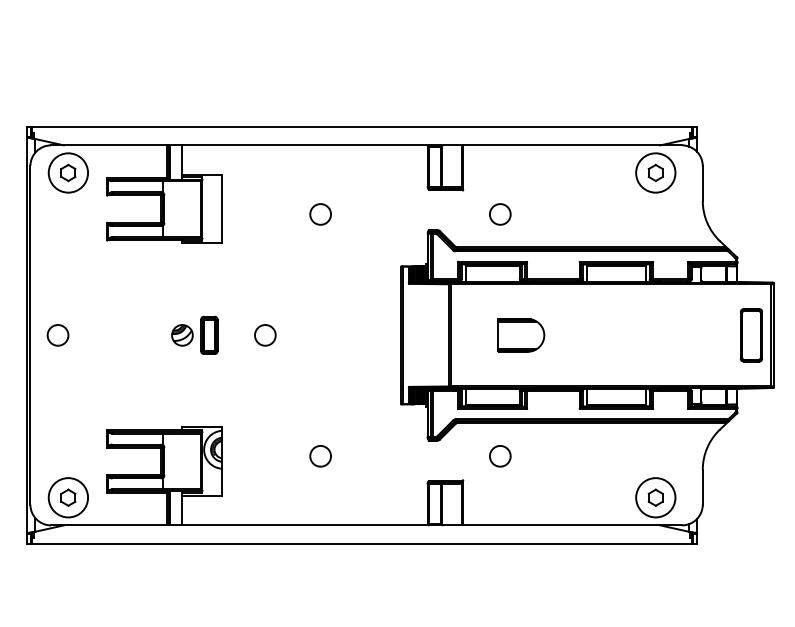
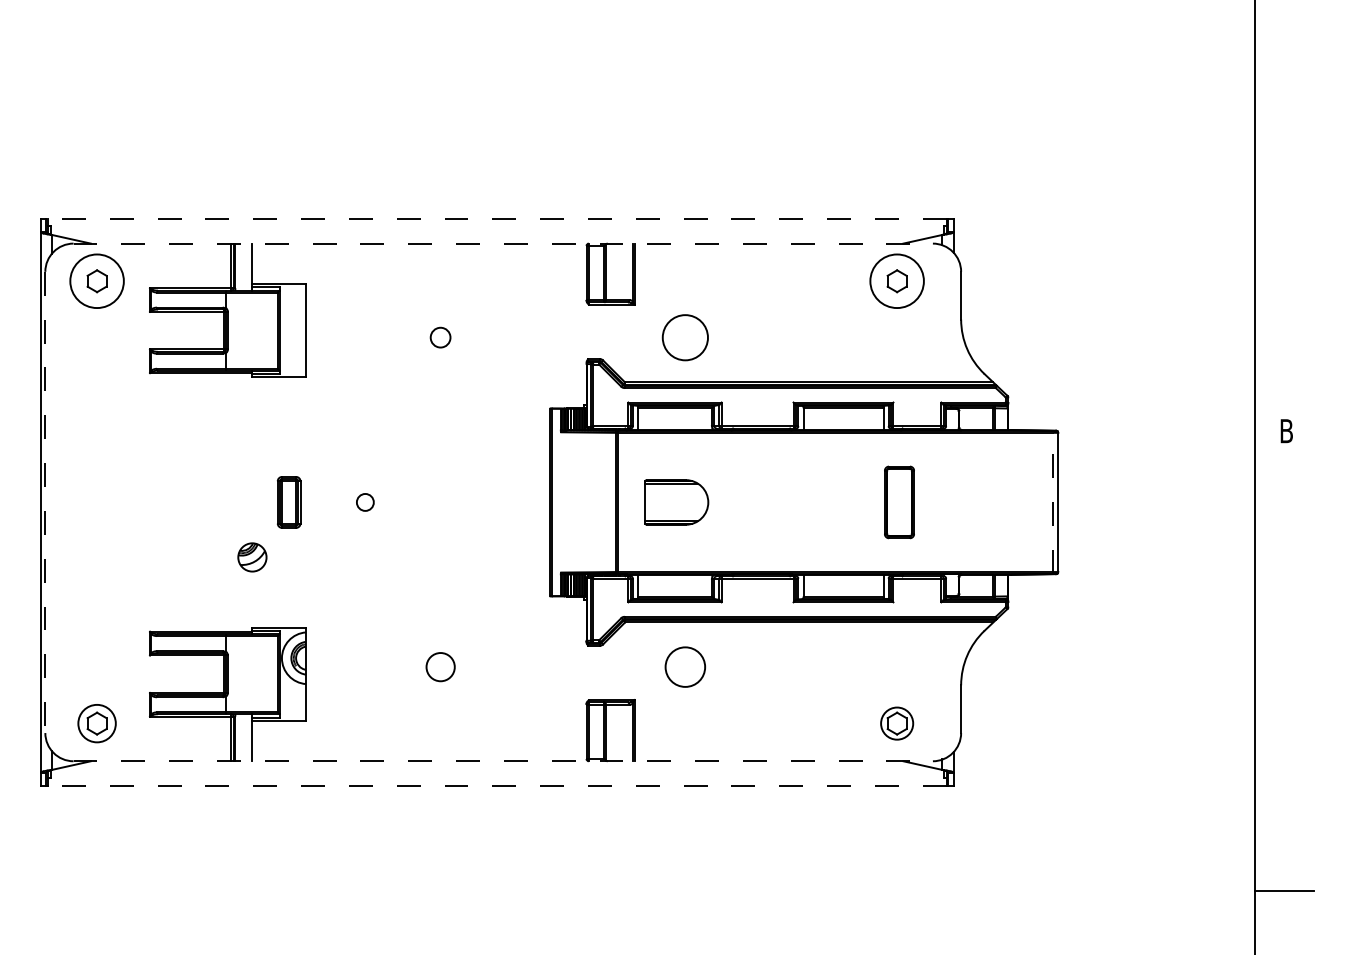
line: (361, 126) -> (496, 218), solid -> dashed
line: (366, 145) -> (503, 243), solid -> dashed
circle: (320, 214) -> (440, 337), size x0.7
circle: (500, 214) -> (685, 337), size x1.6
line: (770, 334) -> (1053, 501), solid -> dashed
line: (30, 335) -> (45, 502), solid -> dashed
circle: (57, 335) -> (82, 502), removed
part: (182, 335) -> (252, 557), moved
circle: (265, 335) -> (365, 502), size x0.6
part: (520, 335) -> (676, 502), moved
part: (751, 335) -> (899, 502), moved
circle: (500, 456) -> (685, 667), size x1.4
circle: (67, 497) -> (96, 723), size x0.7
circle: (655, 497) -> (896, 723), size x0.6
line: (366, 525) -> (503, 761), solid -> dashed
line: (361, 543) -> (496, 785), solid -> dashed

